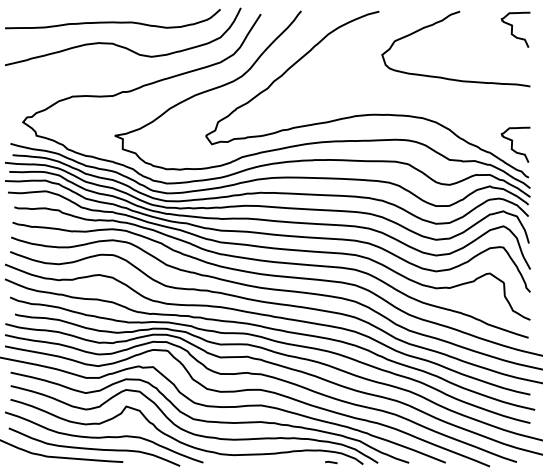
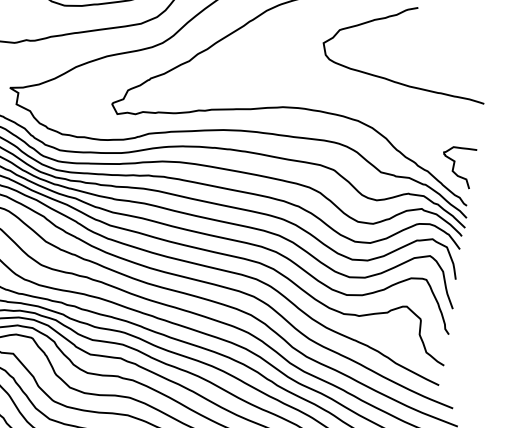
curve: (512, 29) -> (473, 36), removed

